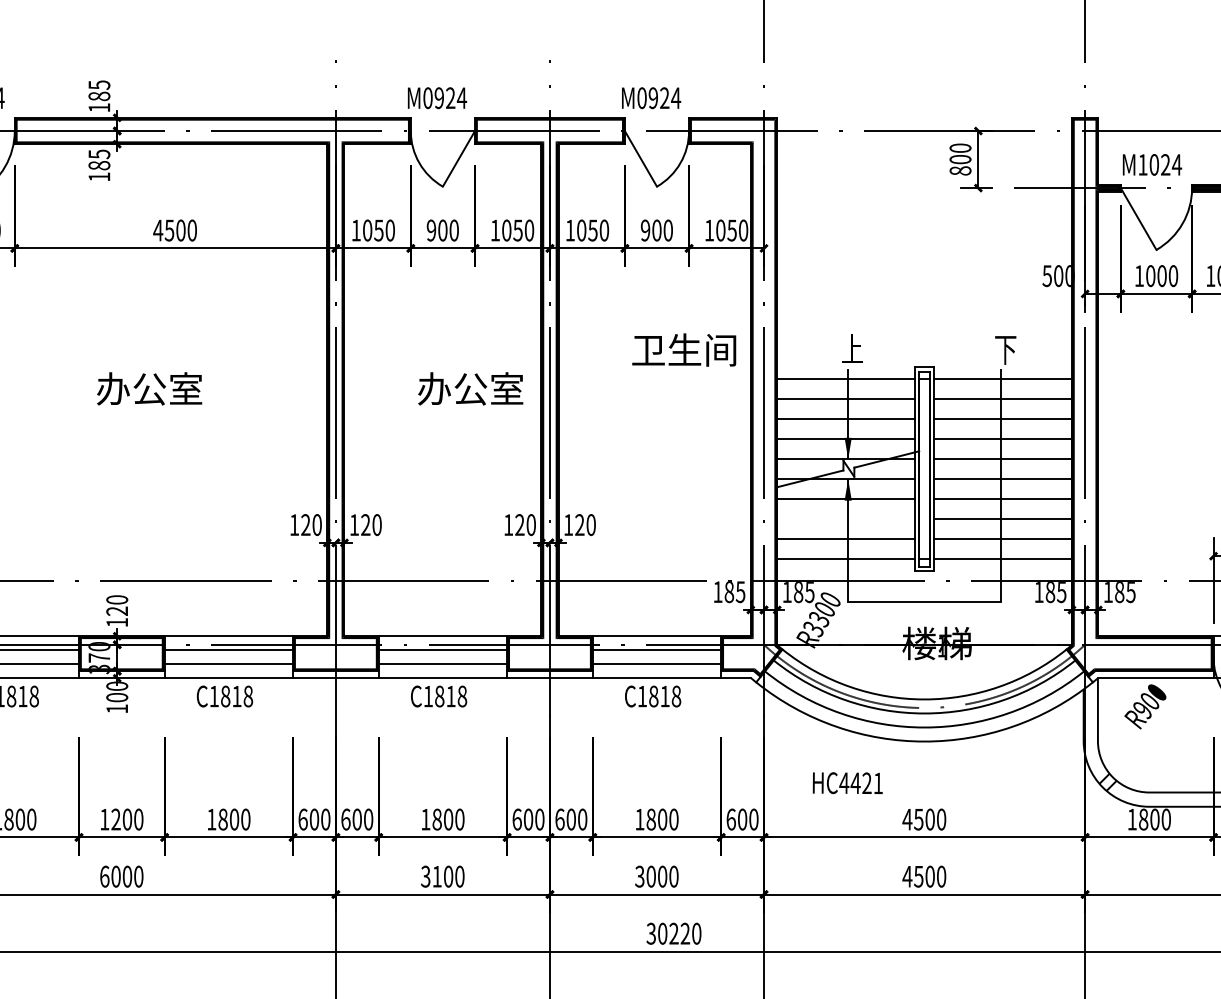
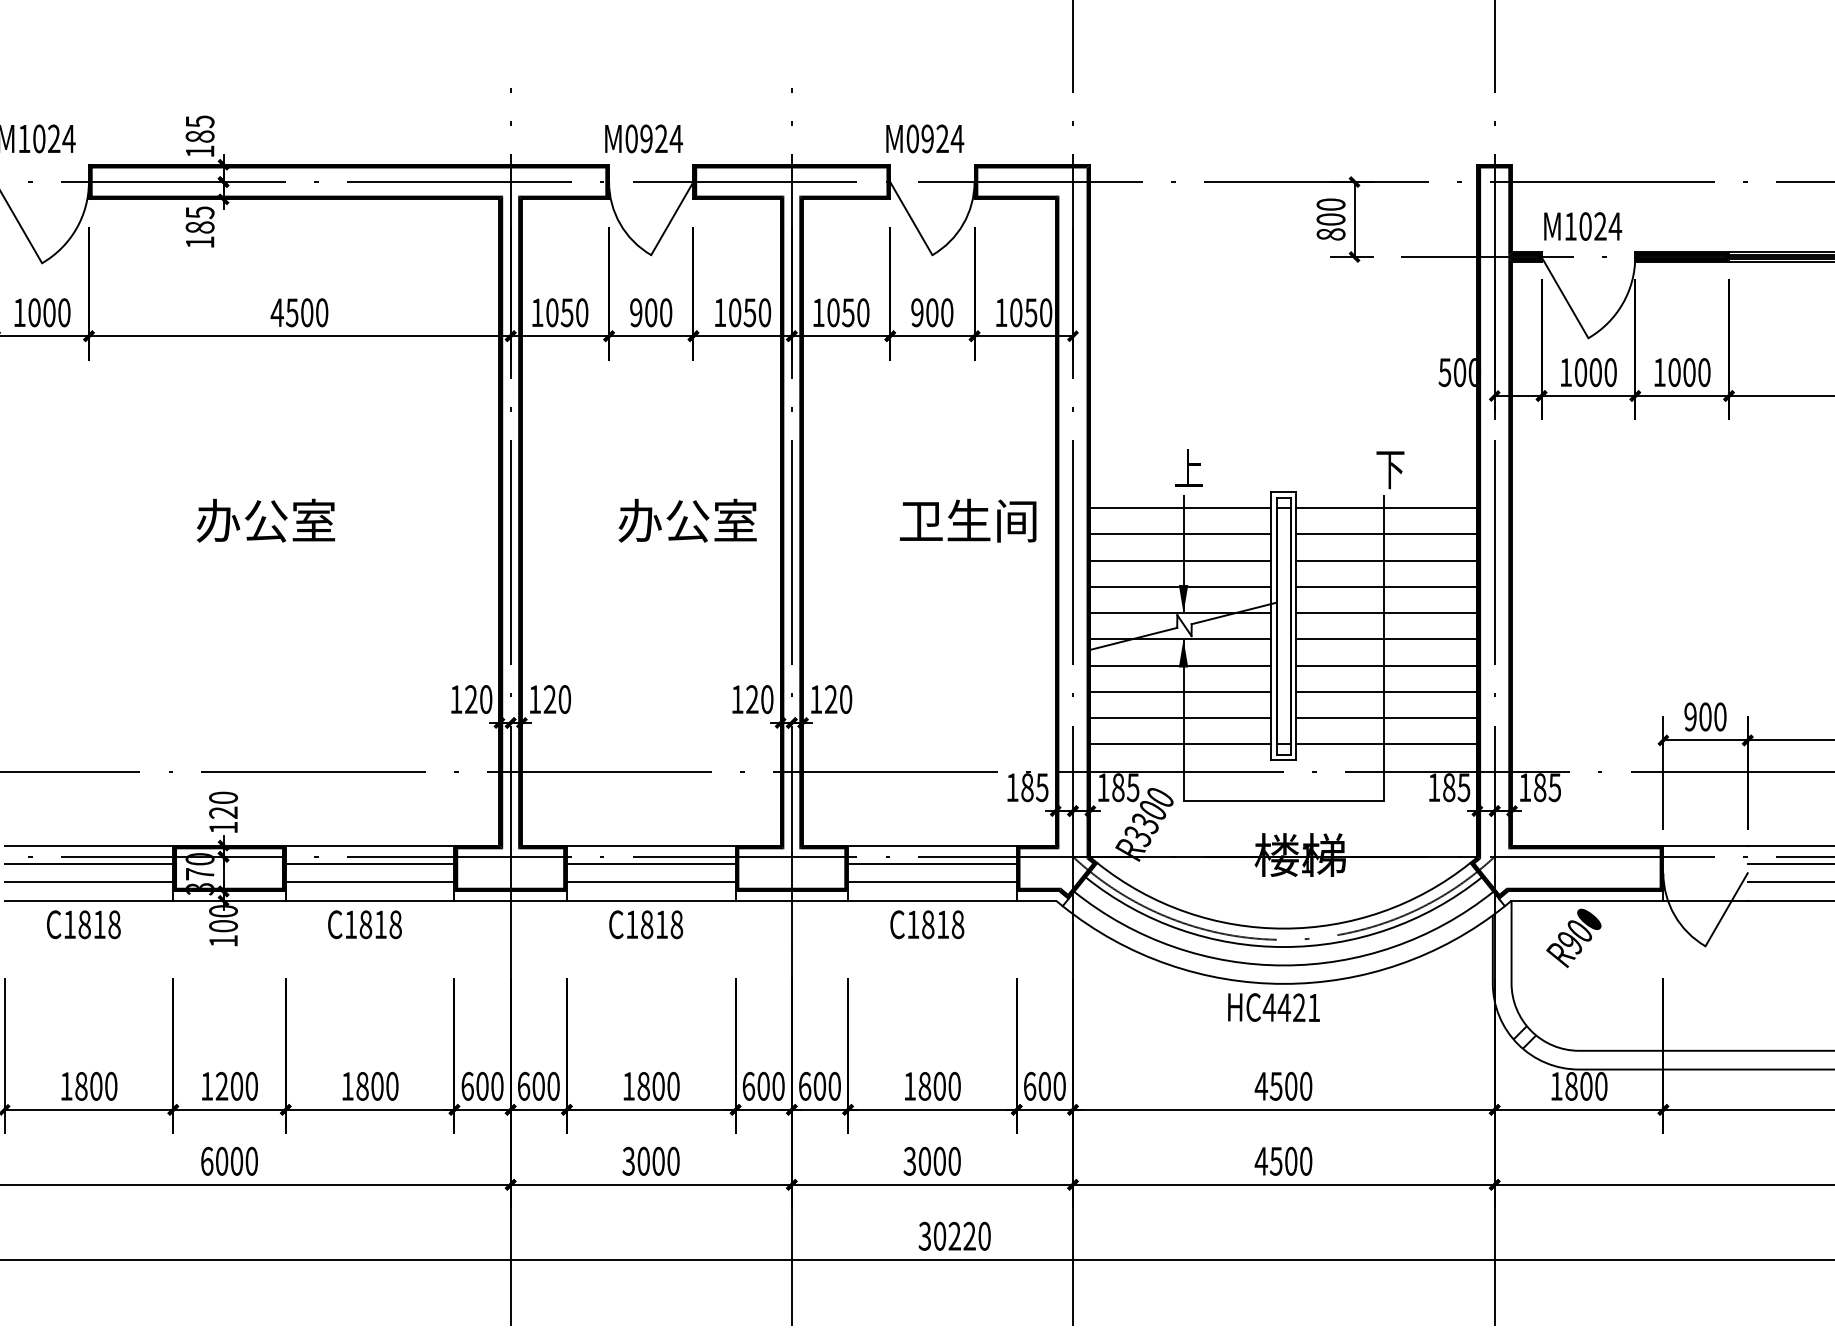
text: (684, 349) -> (968, 520), moved
line: (845, 518) -> (1180, 691), added
text: (847, 783) -> (1273, 1007), moved
text: (437, 876) -> (643, 1160), 3100 -> 3000

